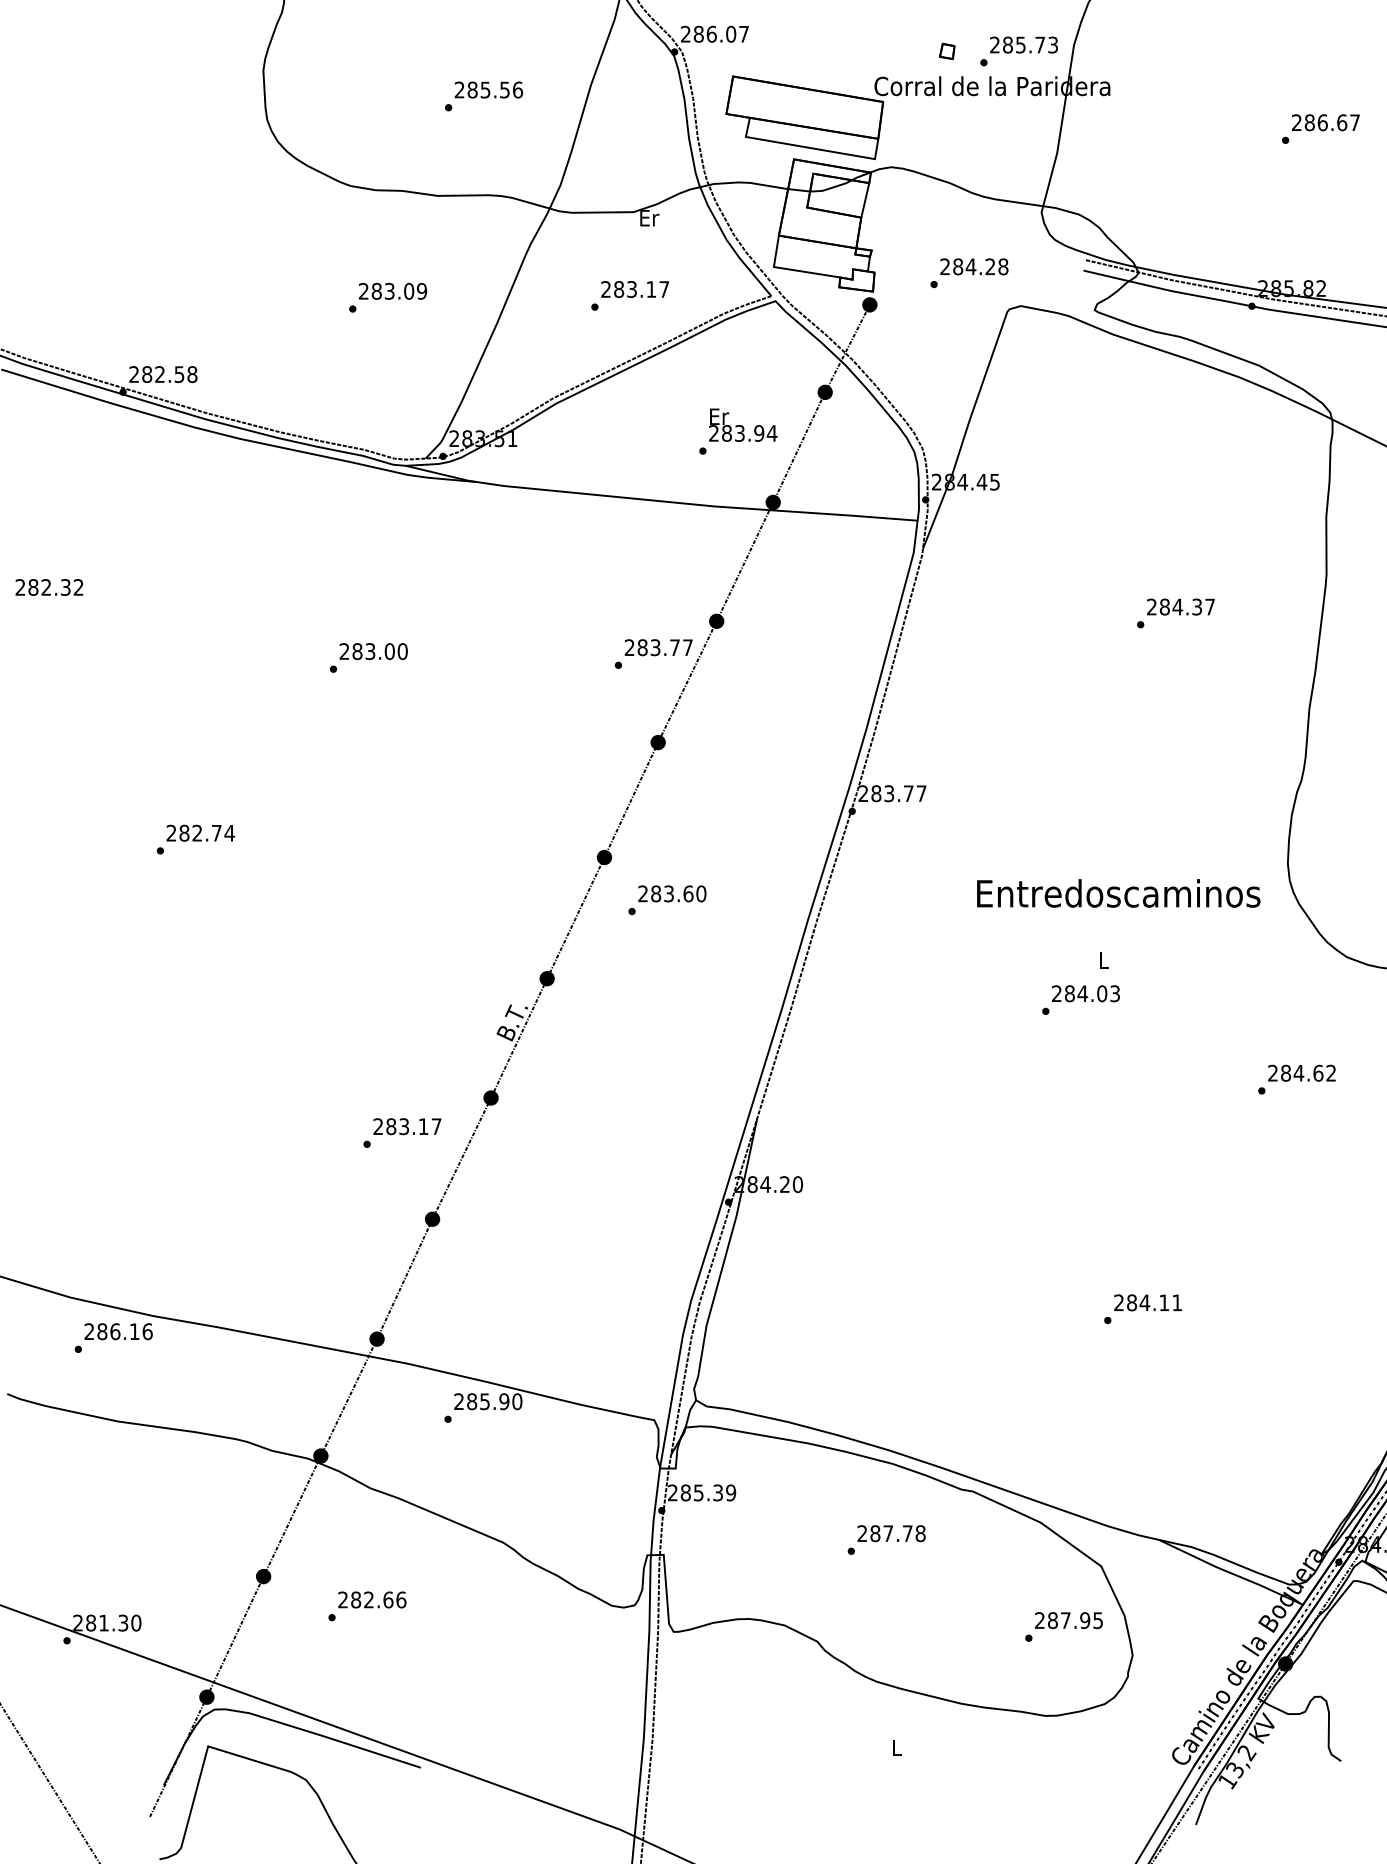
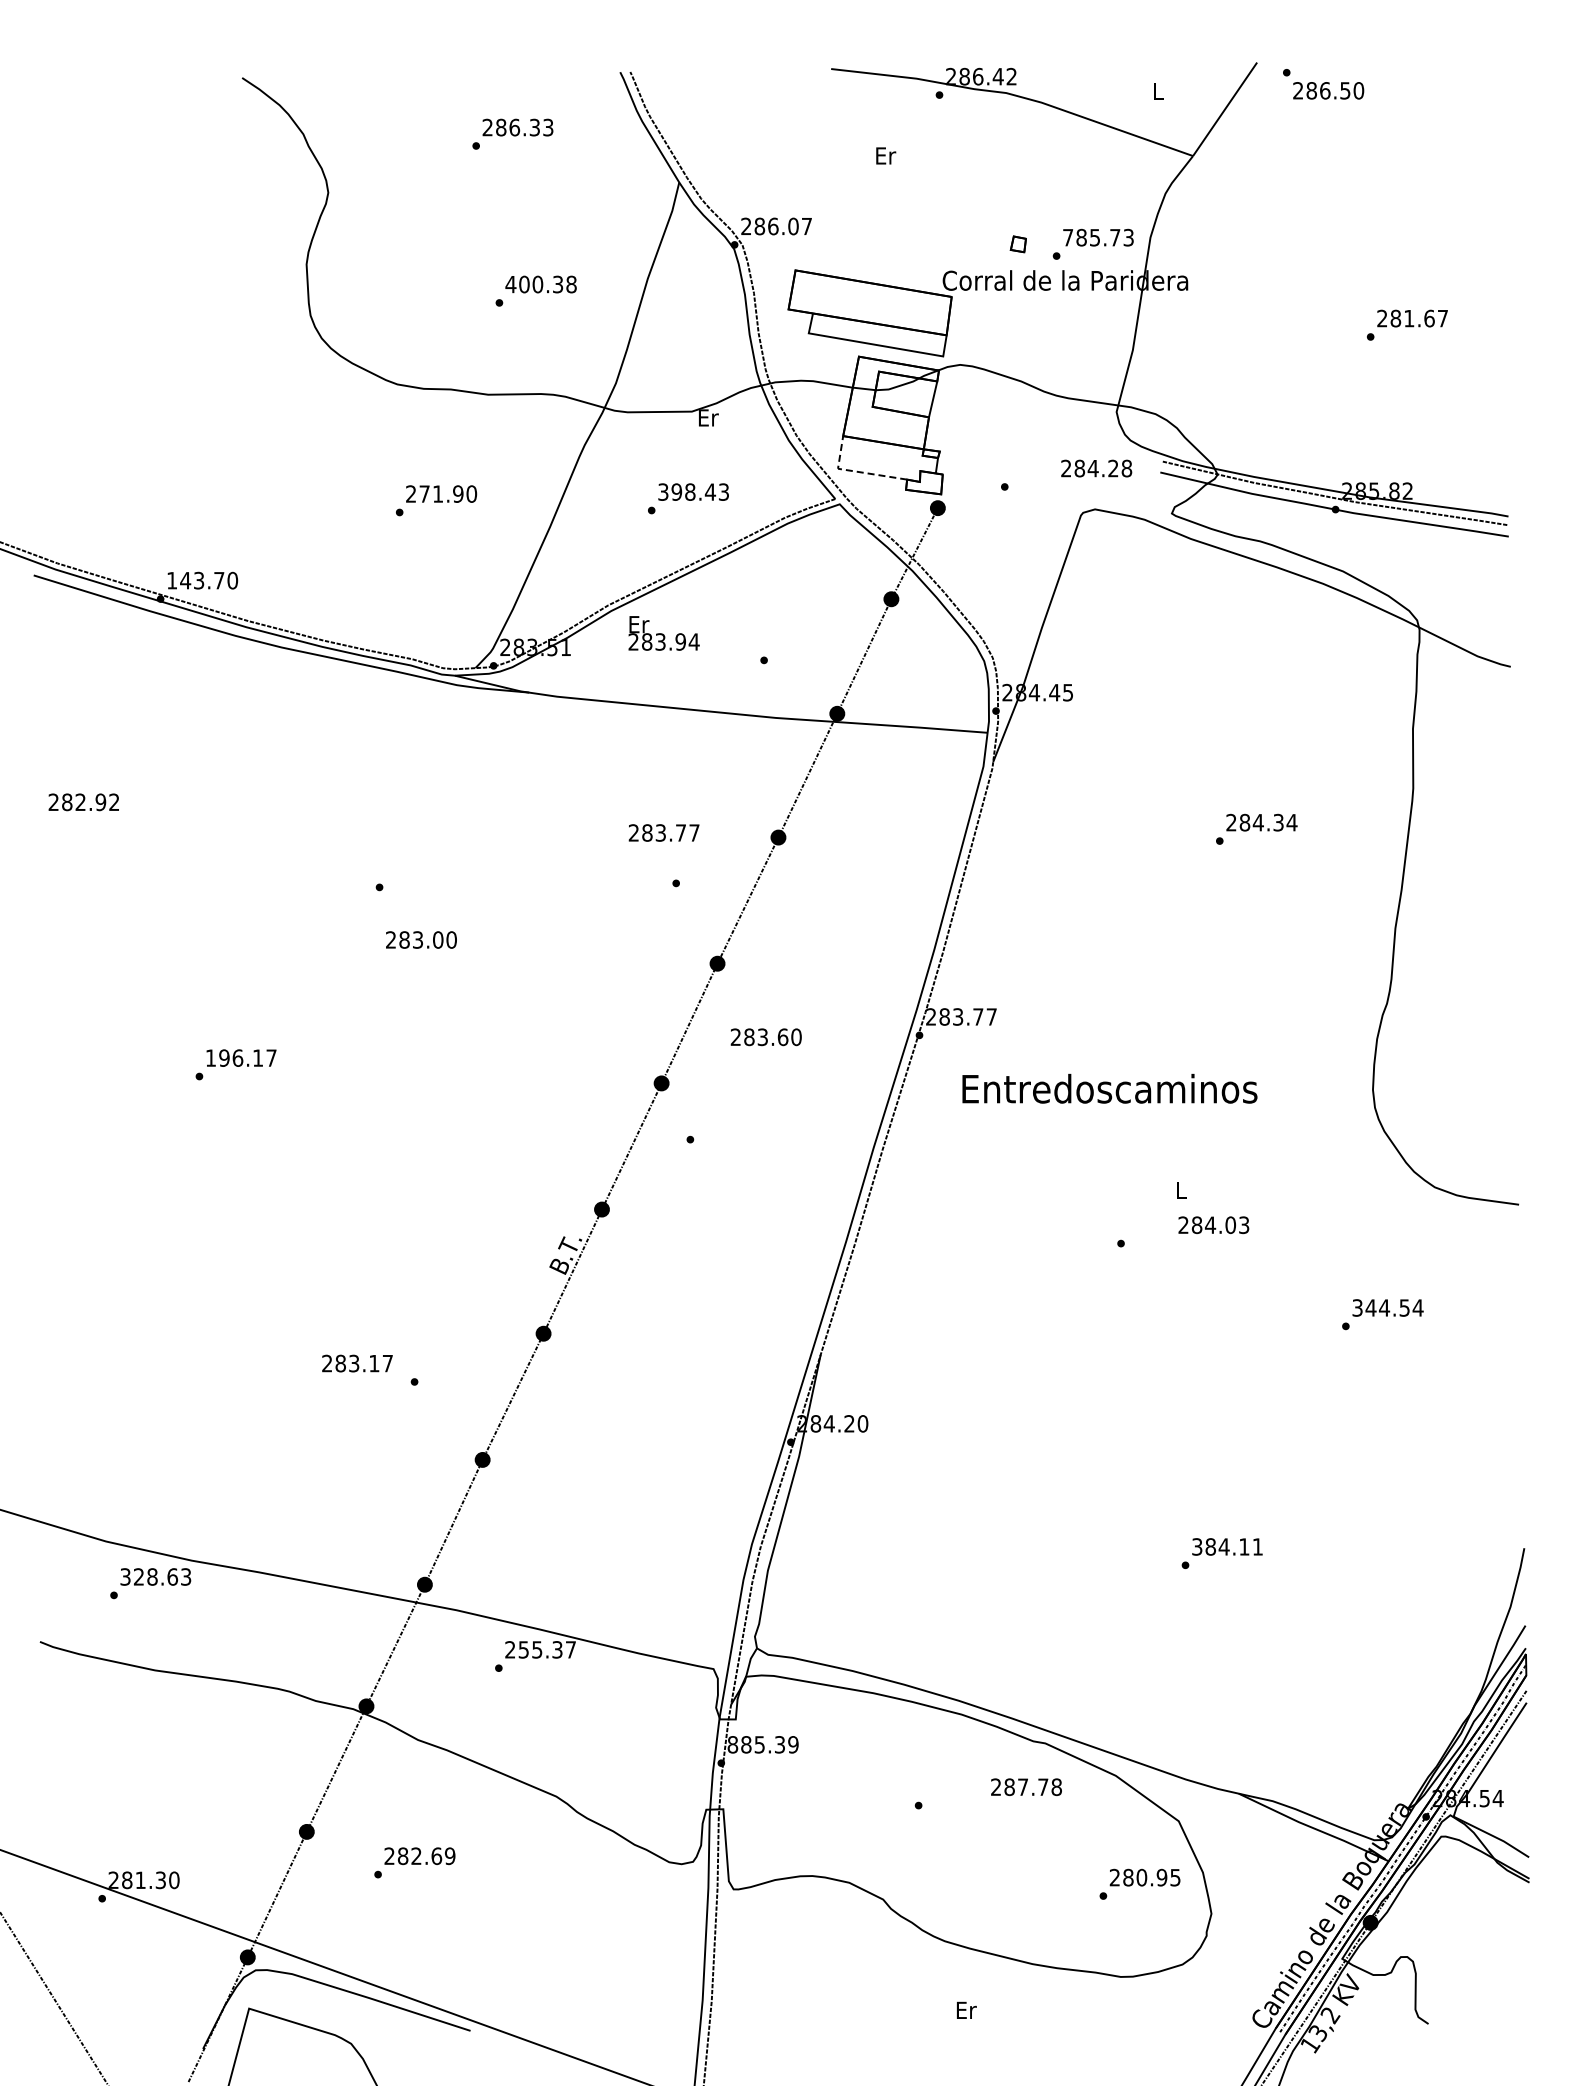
text: (995, 44) -> (1068, 237), 285.73 -> 785.73
text: (488, 90) -> (540, 284), 285.56 -> 400.38
text: (1322, 122) -> (1409, 318), 286.67 -> 281.67
text: (974, 266) -> (1096, 468), moved
line: (789, 269) -> (854, 471), solid -> dashed
text: (635, 288) -> (693, 491), 283.17 -> 398.43
text: (398, 290) -> (447, 493), 283.09 -> 271.90
text: (163, 374) -> (202, 580), 282.58 -> 143.70
text: (742, 425) -> (663, 633), moved
text: (65, 586) -> (100, 801), 282.32 -> 282.92
text: (1209, 606) -> (1291, 822), 284.37 -> 284.34
text: (658, 647) -> (663, 832), moved
text: (373, 651) -> (421, 939), moved
text: (200, 832) -> (241, 1057), 282.74 -> 196.17
text: (1118, 893) -> (1109, 1088), moved
text: (671, 894) -> (765, 1037), moved
text: (1085, 994) -> (1213, 1225), moved
text: (1301, 1072) -> (1387, 1307), 284.62 -> 344.54
text: (407, 1126) -> (357, 1363), moved
text: (1119, 1302) -> (1197, 1546), 284.11 -> 384.11
text: (118, 1331) -> (155, 1576), 286.16 -> 328.63
text: (494, 1401) -> (547, 1649), 285.90 -> 255.37
text: (672, 1492) -> (732, 1744), 285.39 -> 885.39
text: (891, 1532) -> (1026, 1786), moved
text: (400, 1600) -> (449, 1856), 282.66 -> 282.69
text: (1065, 1620) -> (1141, 1877), 287.95 -> 280.95
text: (897, 1747) -> (966, 2009), L -> Er

